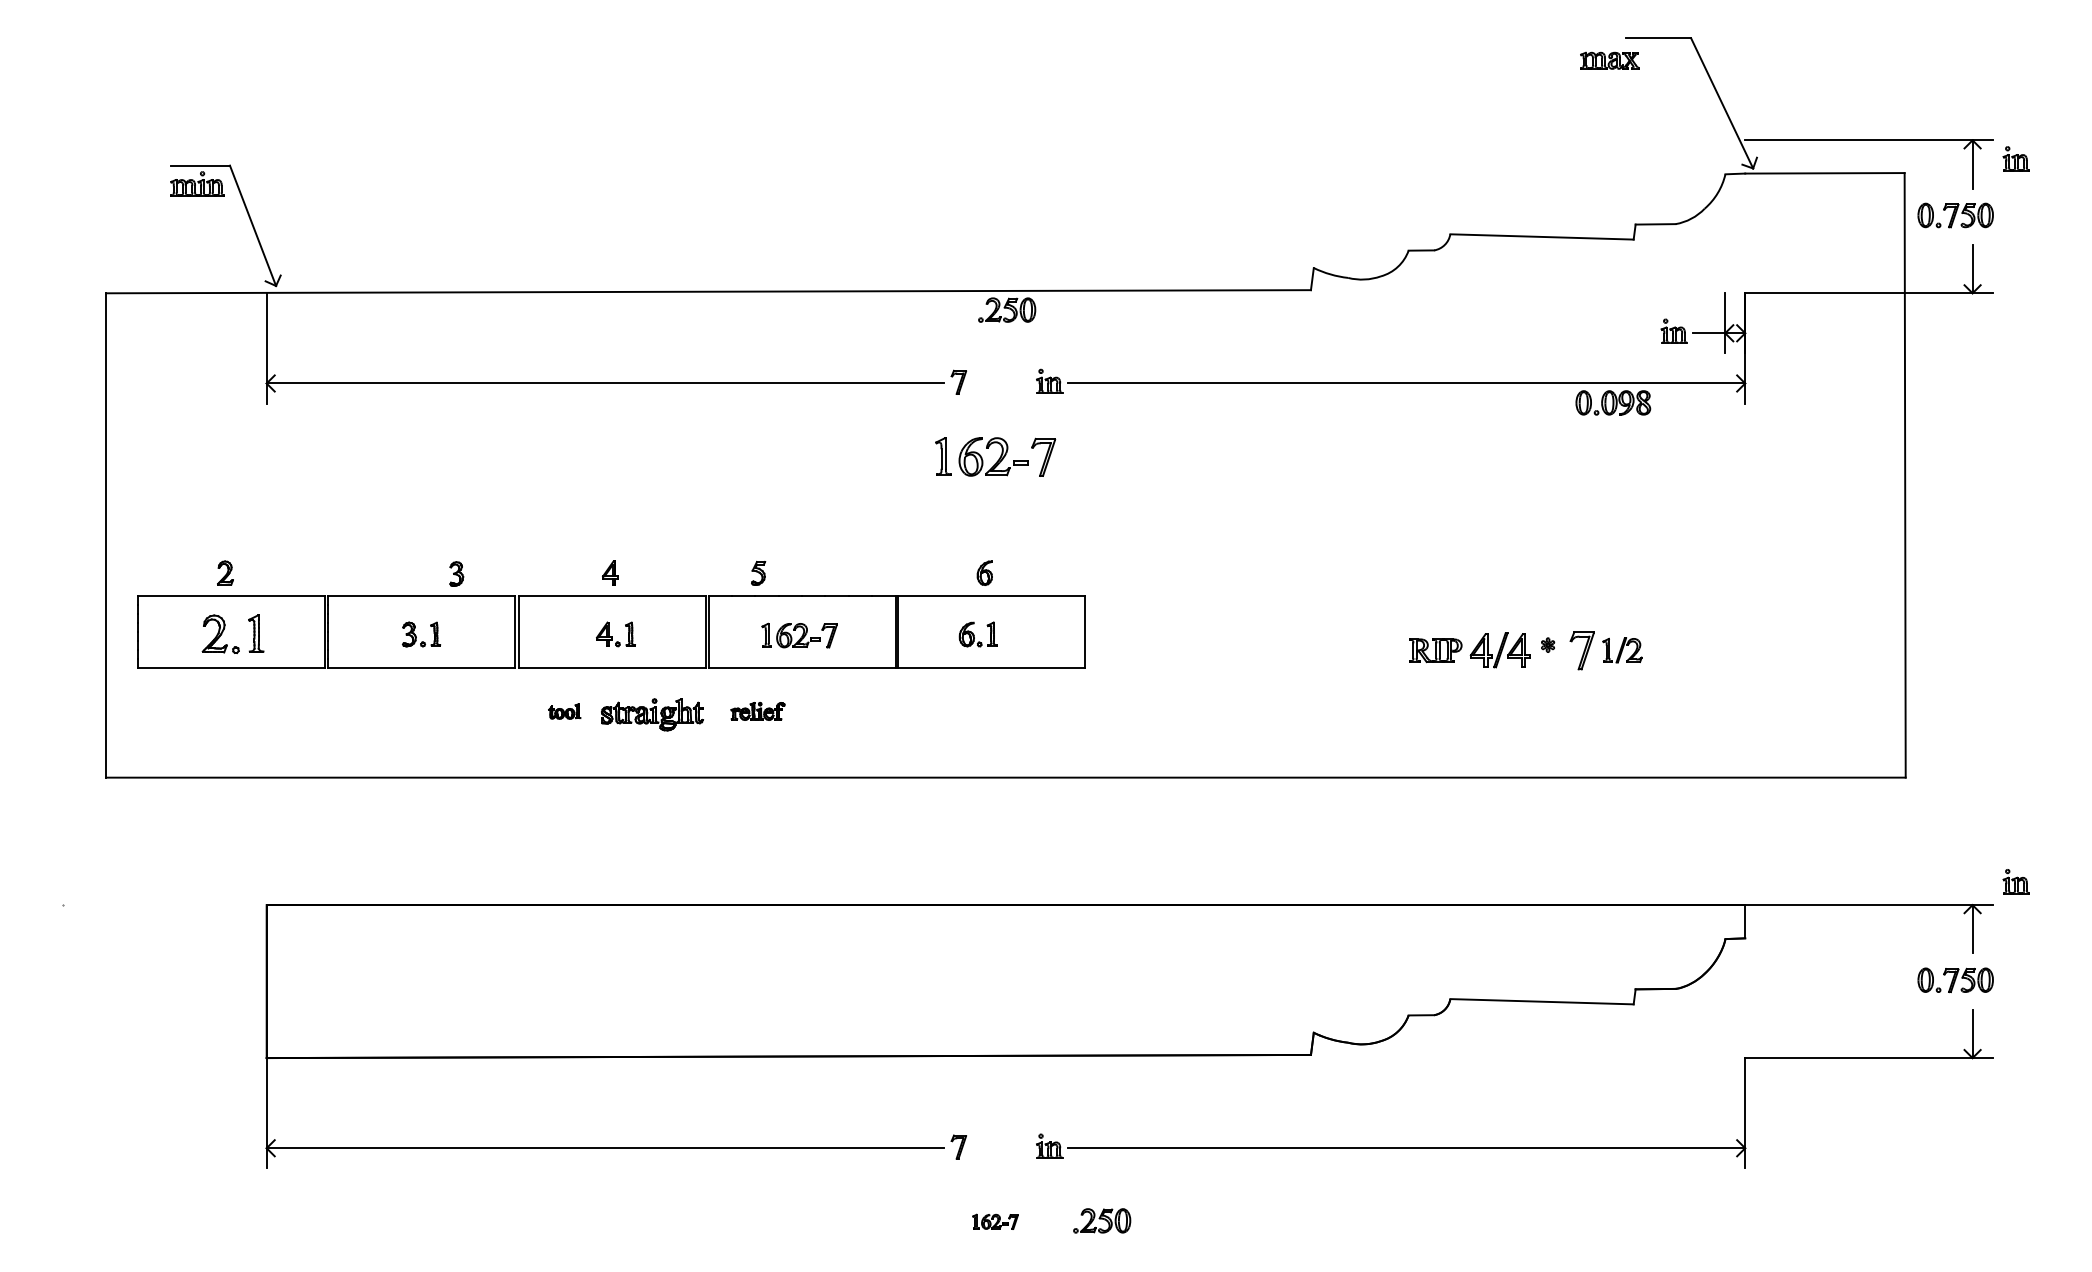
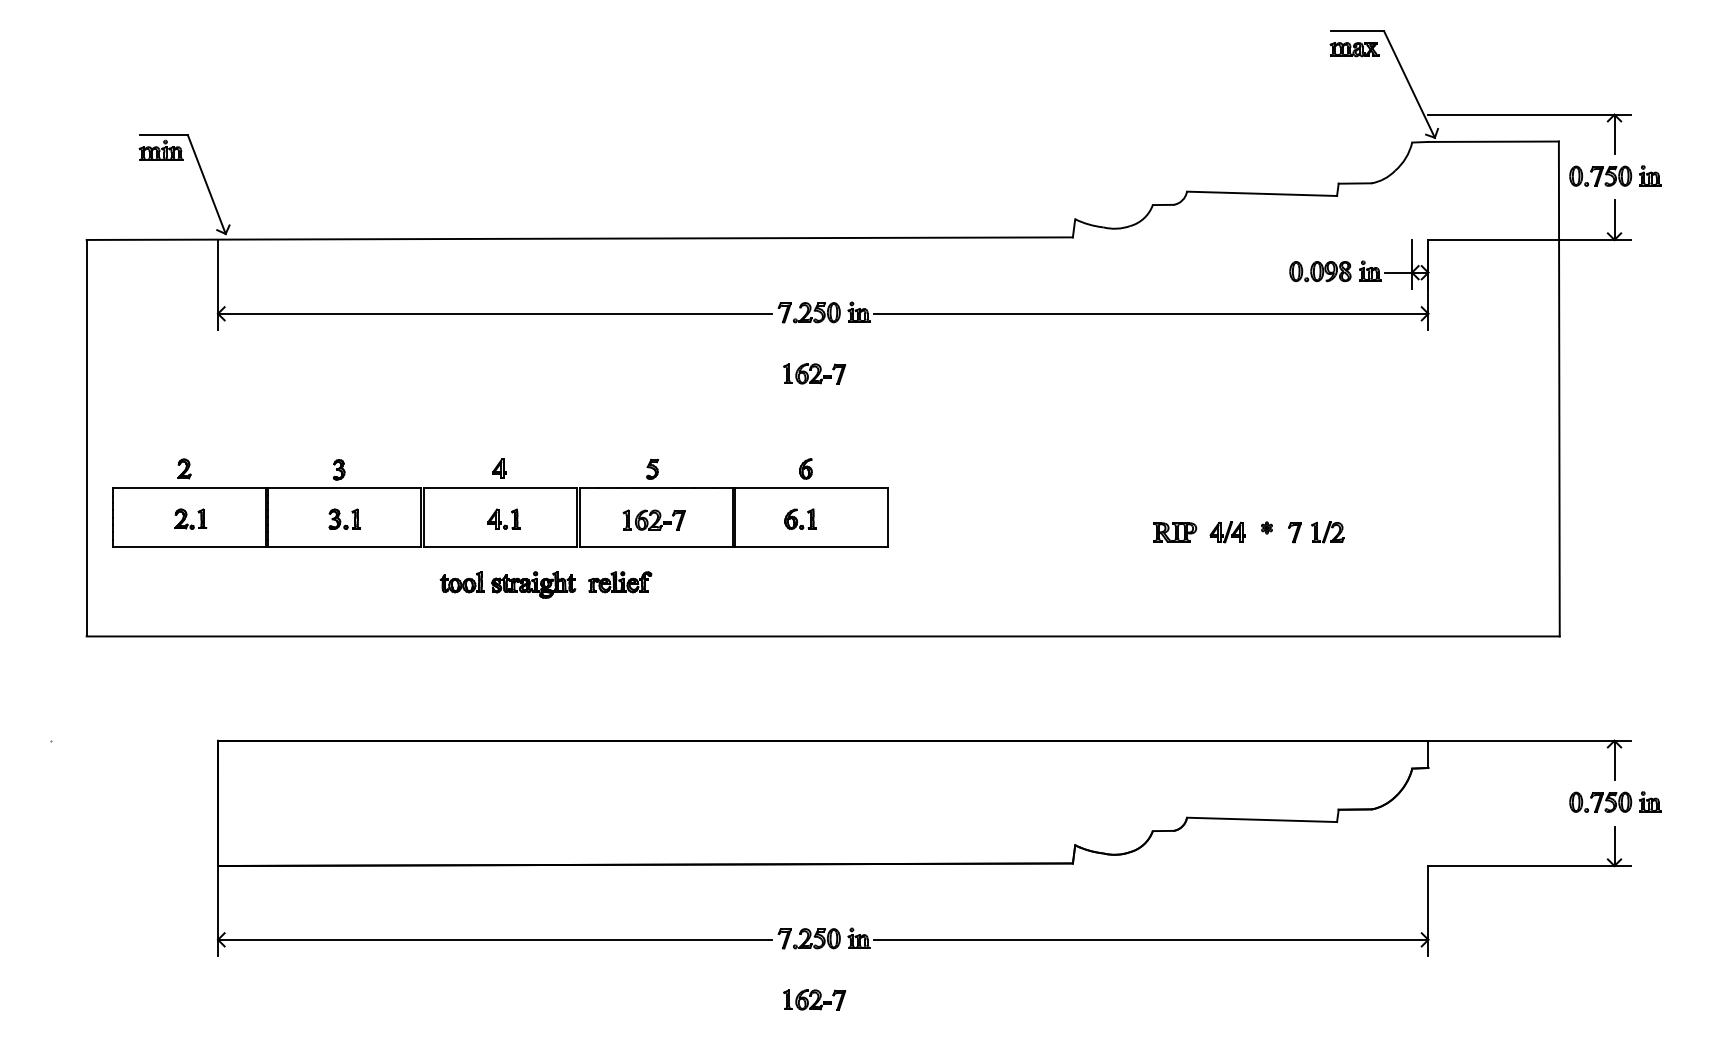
part: (1609, 60) -> (1354, 49), moved
part: (2015, 158) -> (1649, 175), moved
part: (1007, 309) -> (817, 312), moved
part: (1613, 402) -> (1320, 271), moved
part: (995, 456) -> (814, 373), size x0.62
part: (758, 572) -> (652, 468), moved
part: (456, 573) -> (339, 469), moved
part: (233, 634) -> (190, 519), size x0.62
part: (1499, 650) -> (1227, 532), size x0.71
part: (1581, 650) -> (1294, 532), size x0.62
part: (564, 711) -> (461, 582), size x1.67
part: (757, 711) -> (619, 582), size x1.43
part: (2015, 881) -> (1649, 801), moved
part: (1102, 1220) -> (817, 938), moved
part: (995, 1221) -> (814, 999), size x1.67

